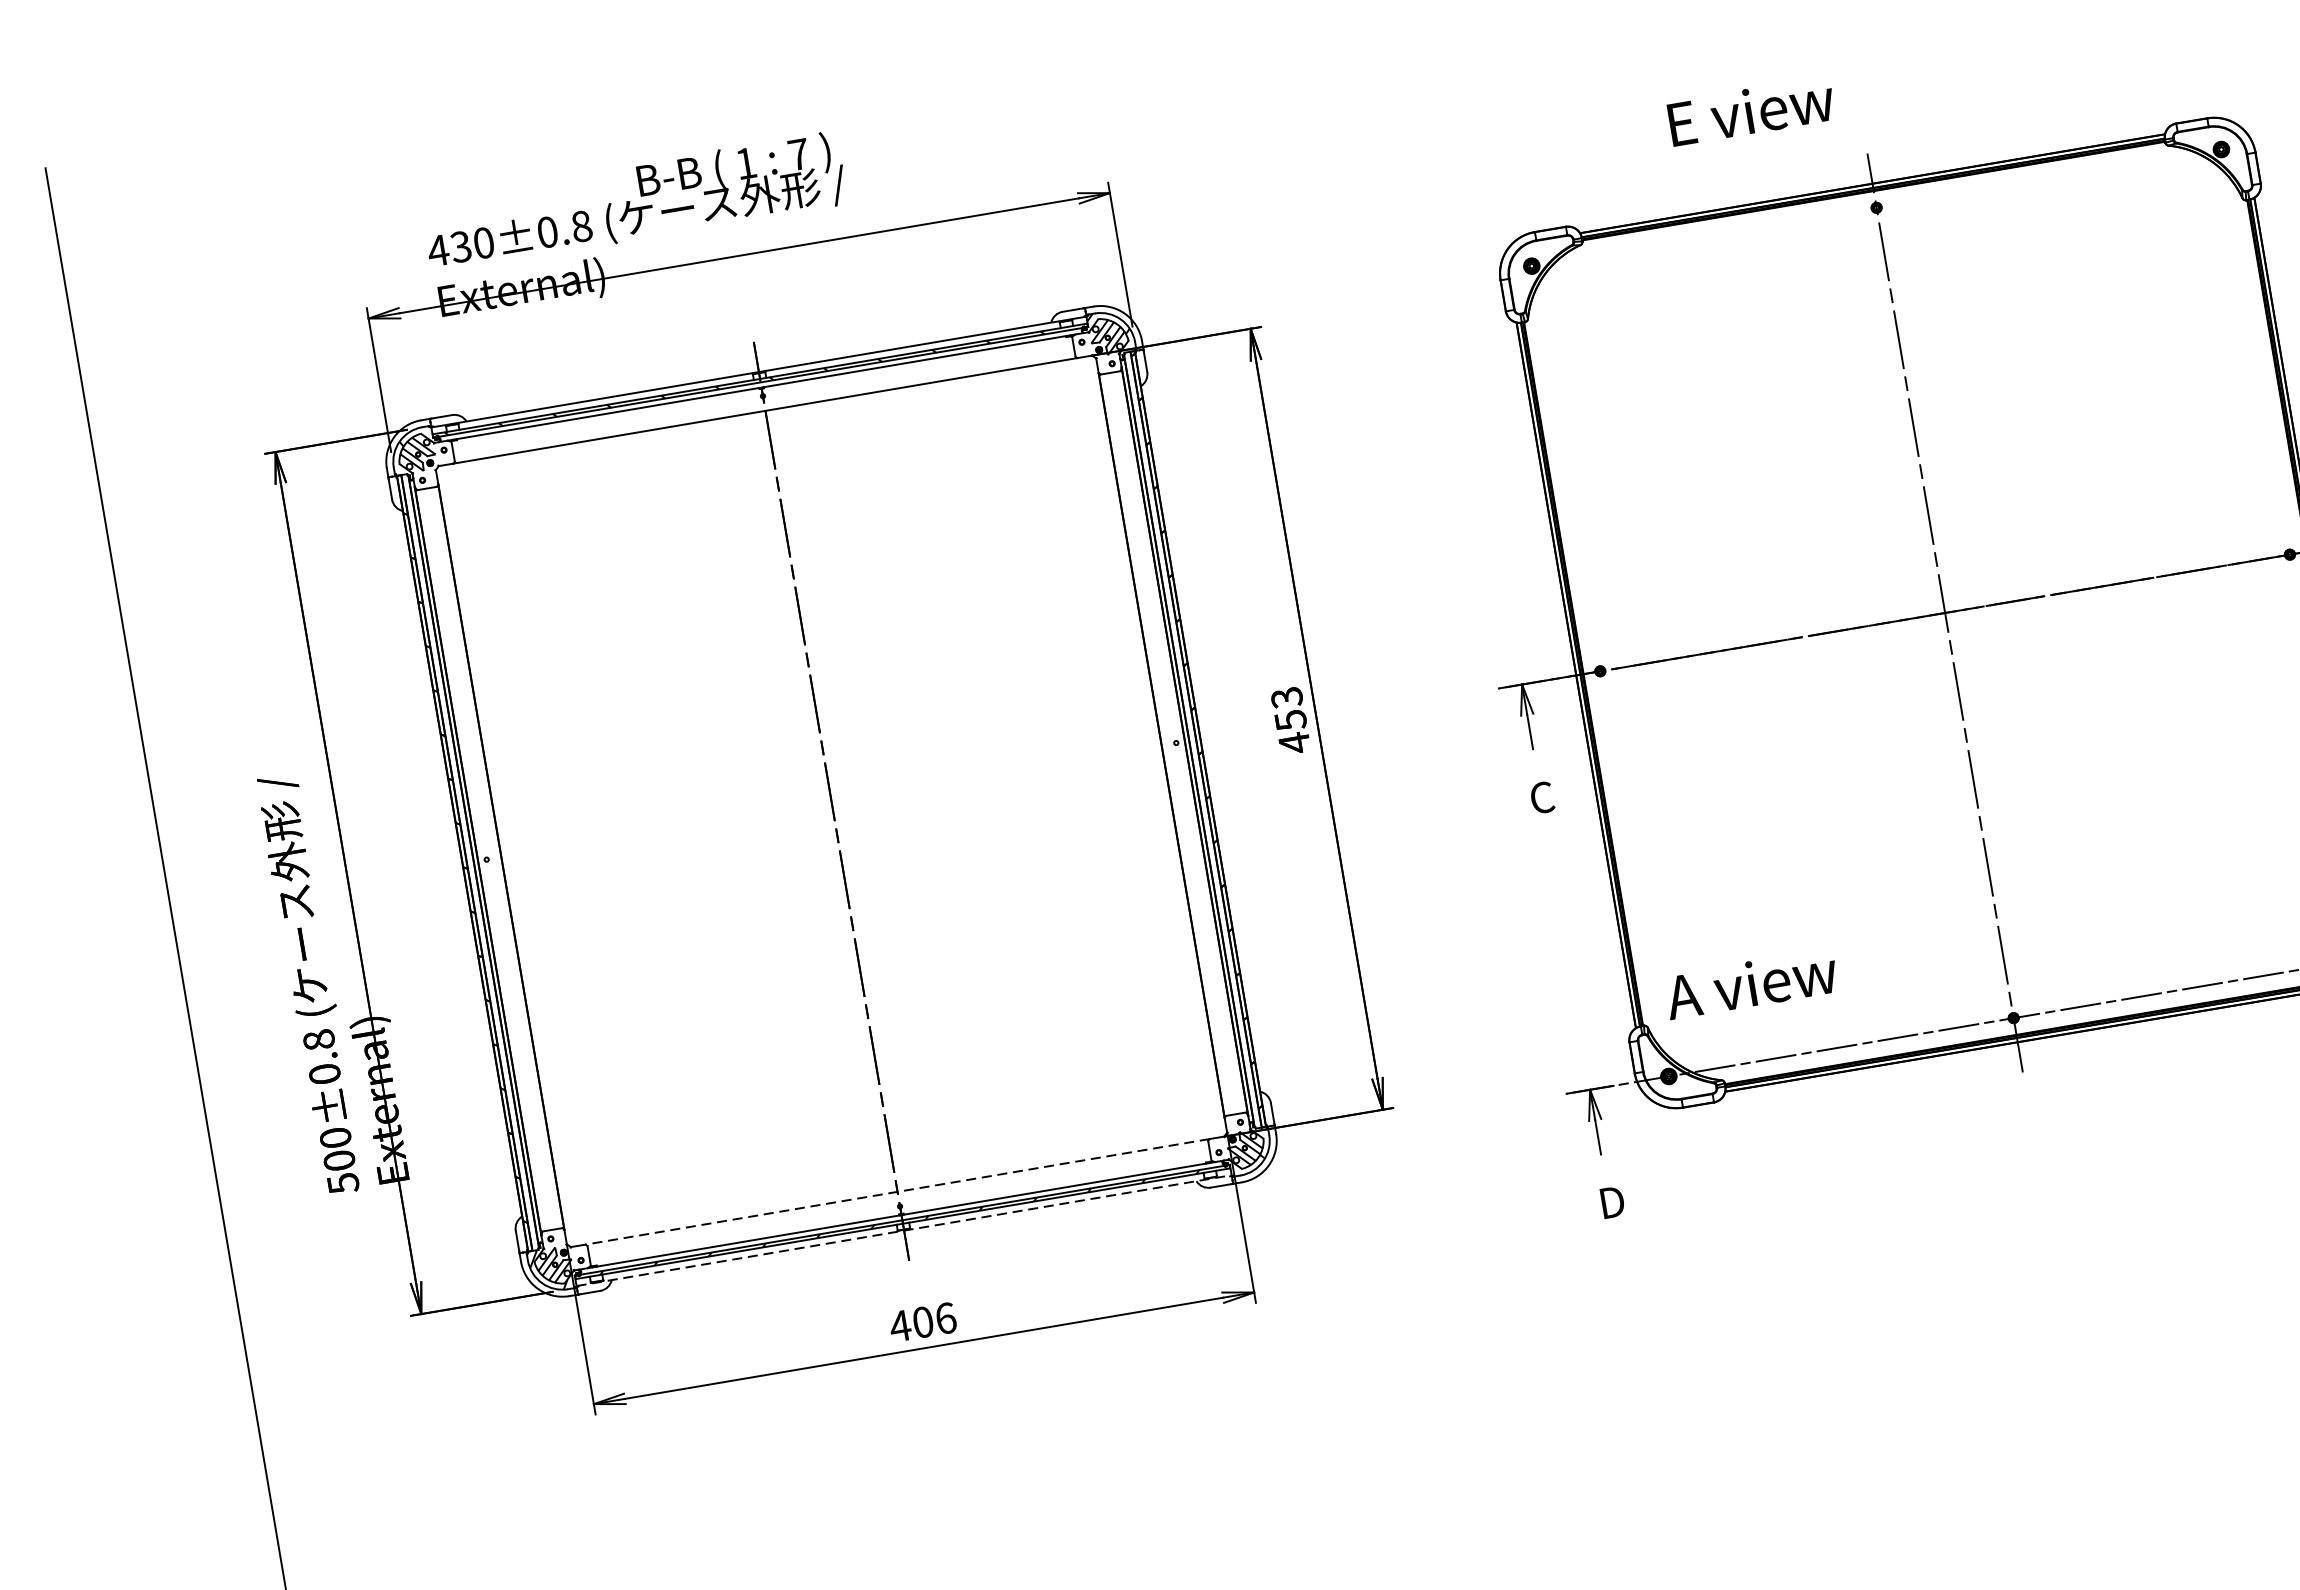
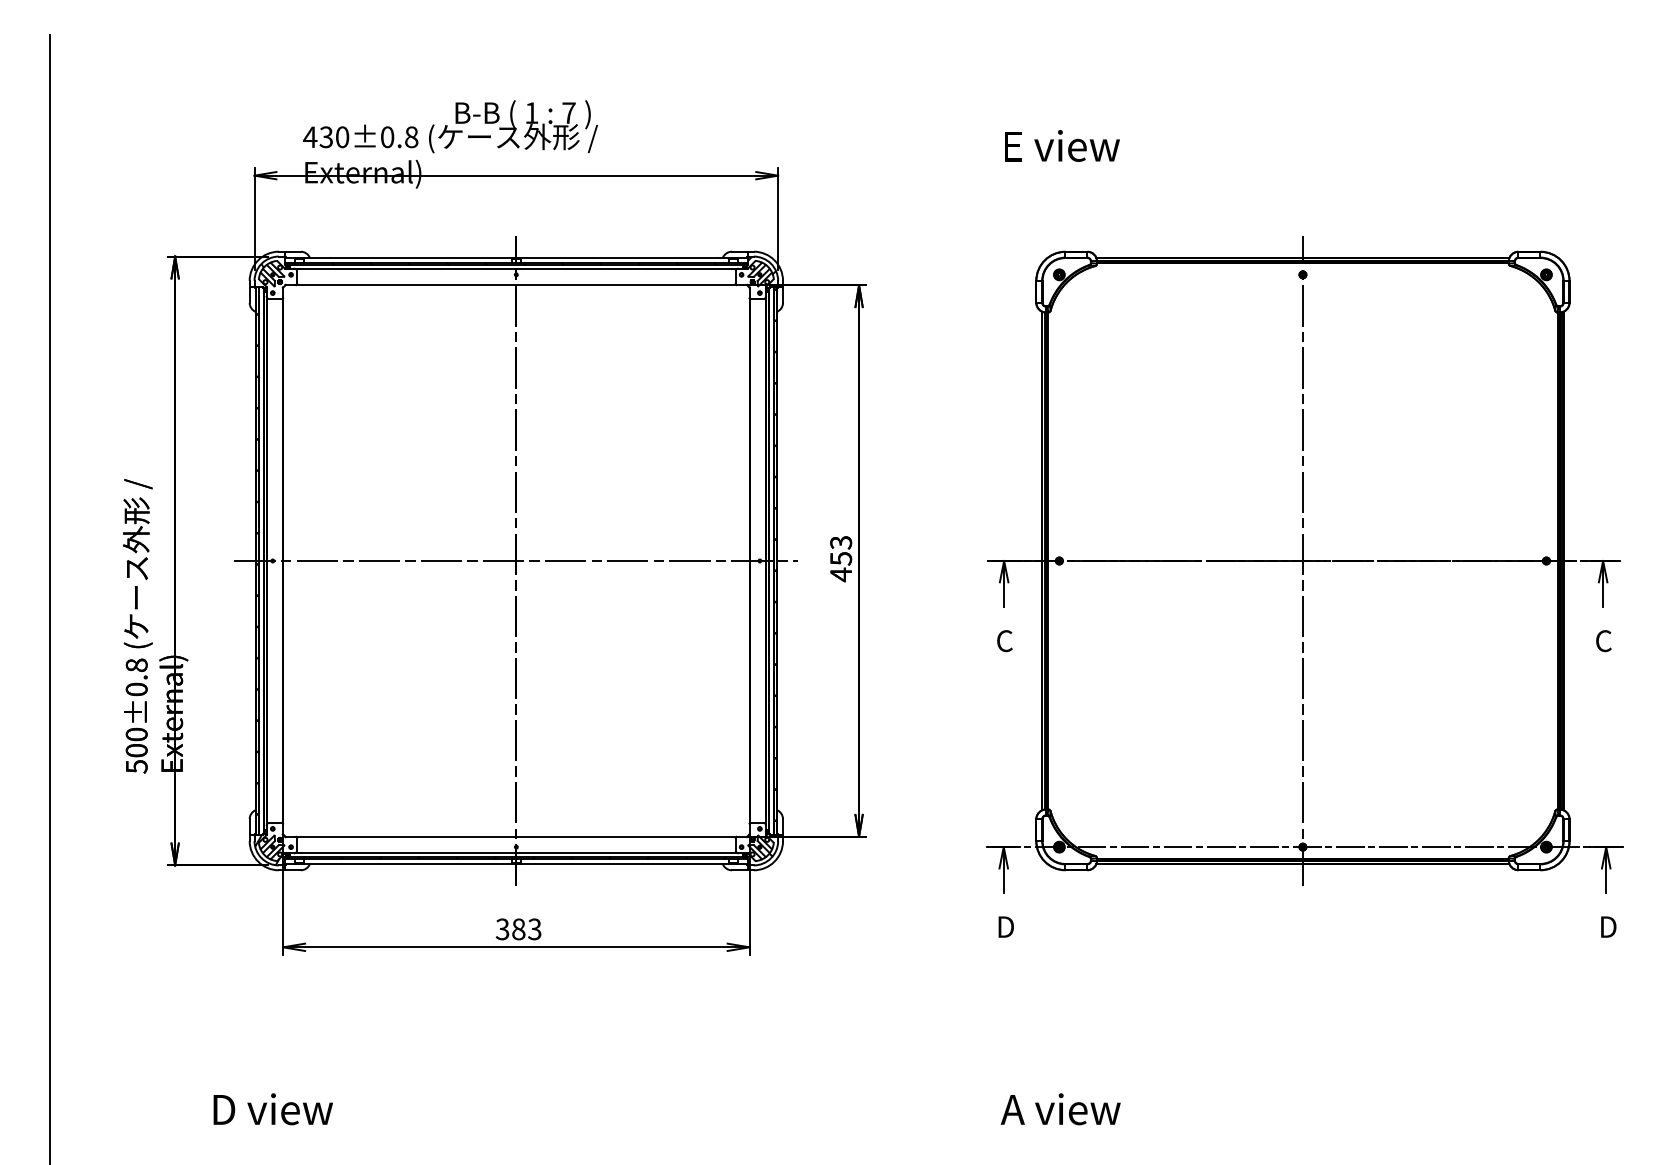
text: (1751, 110) -> (1062, 145), moved
line: (831, 802) -> (516, 561), added
text: (1751, 984) -> (1060, 1109), moved
line: (896, 1191) -> (515, 836), dashed -> solid
line: (904, 1231) -> (516, 864), dashed -> solid
text: (922, 1322) -> (518, 929), 406 -> 383

